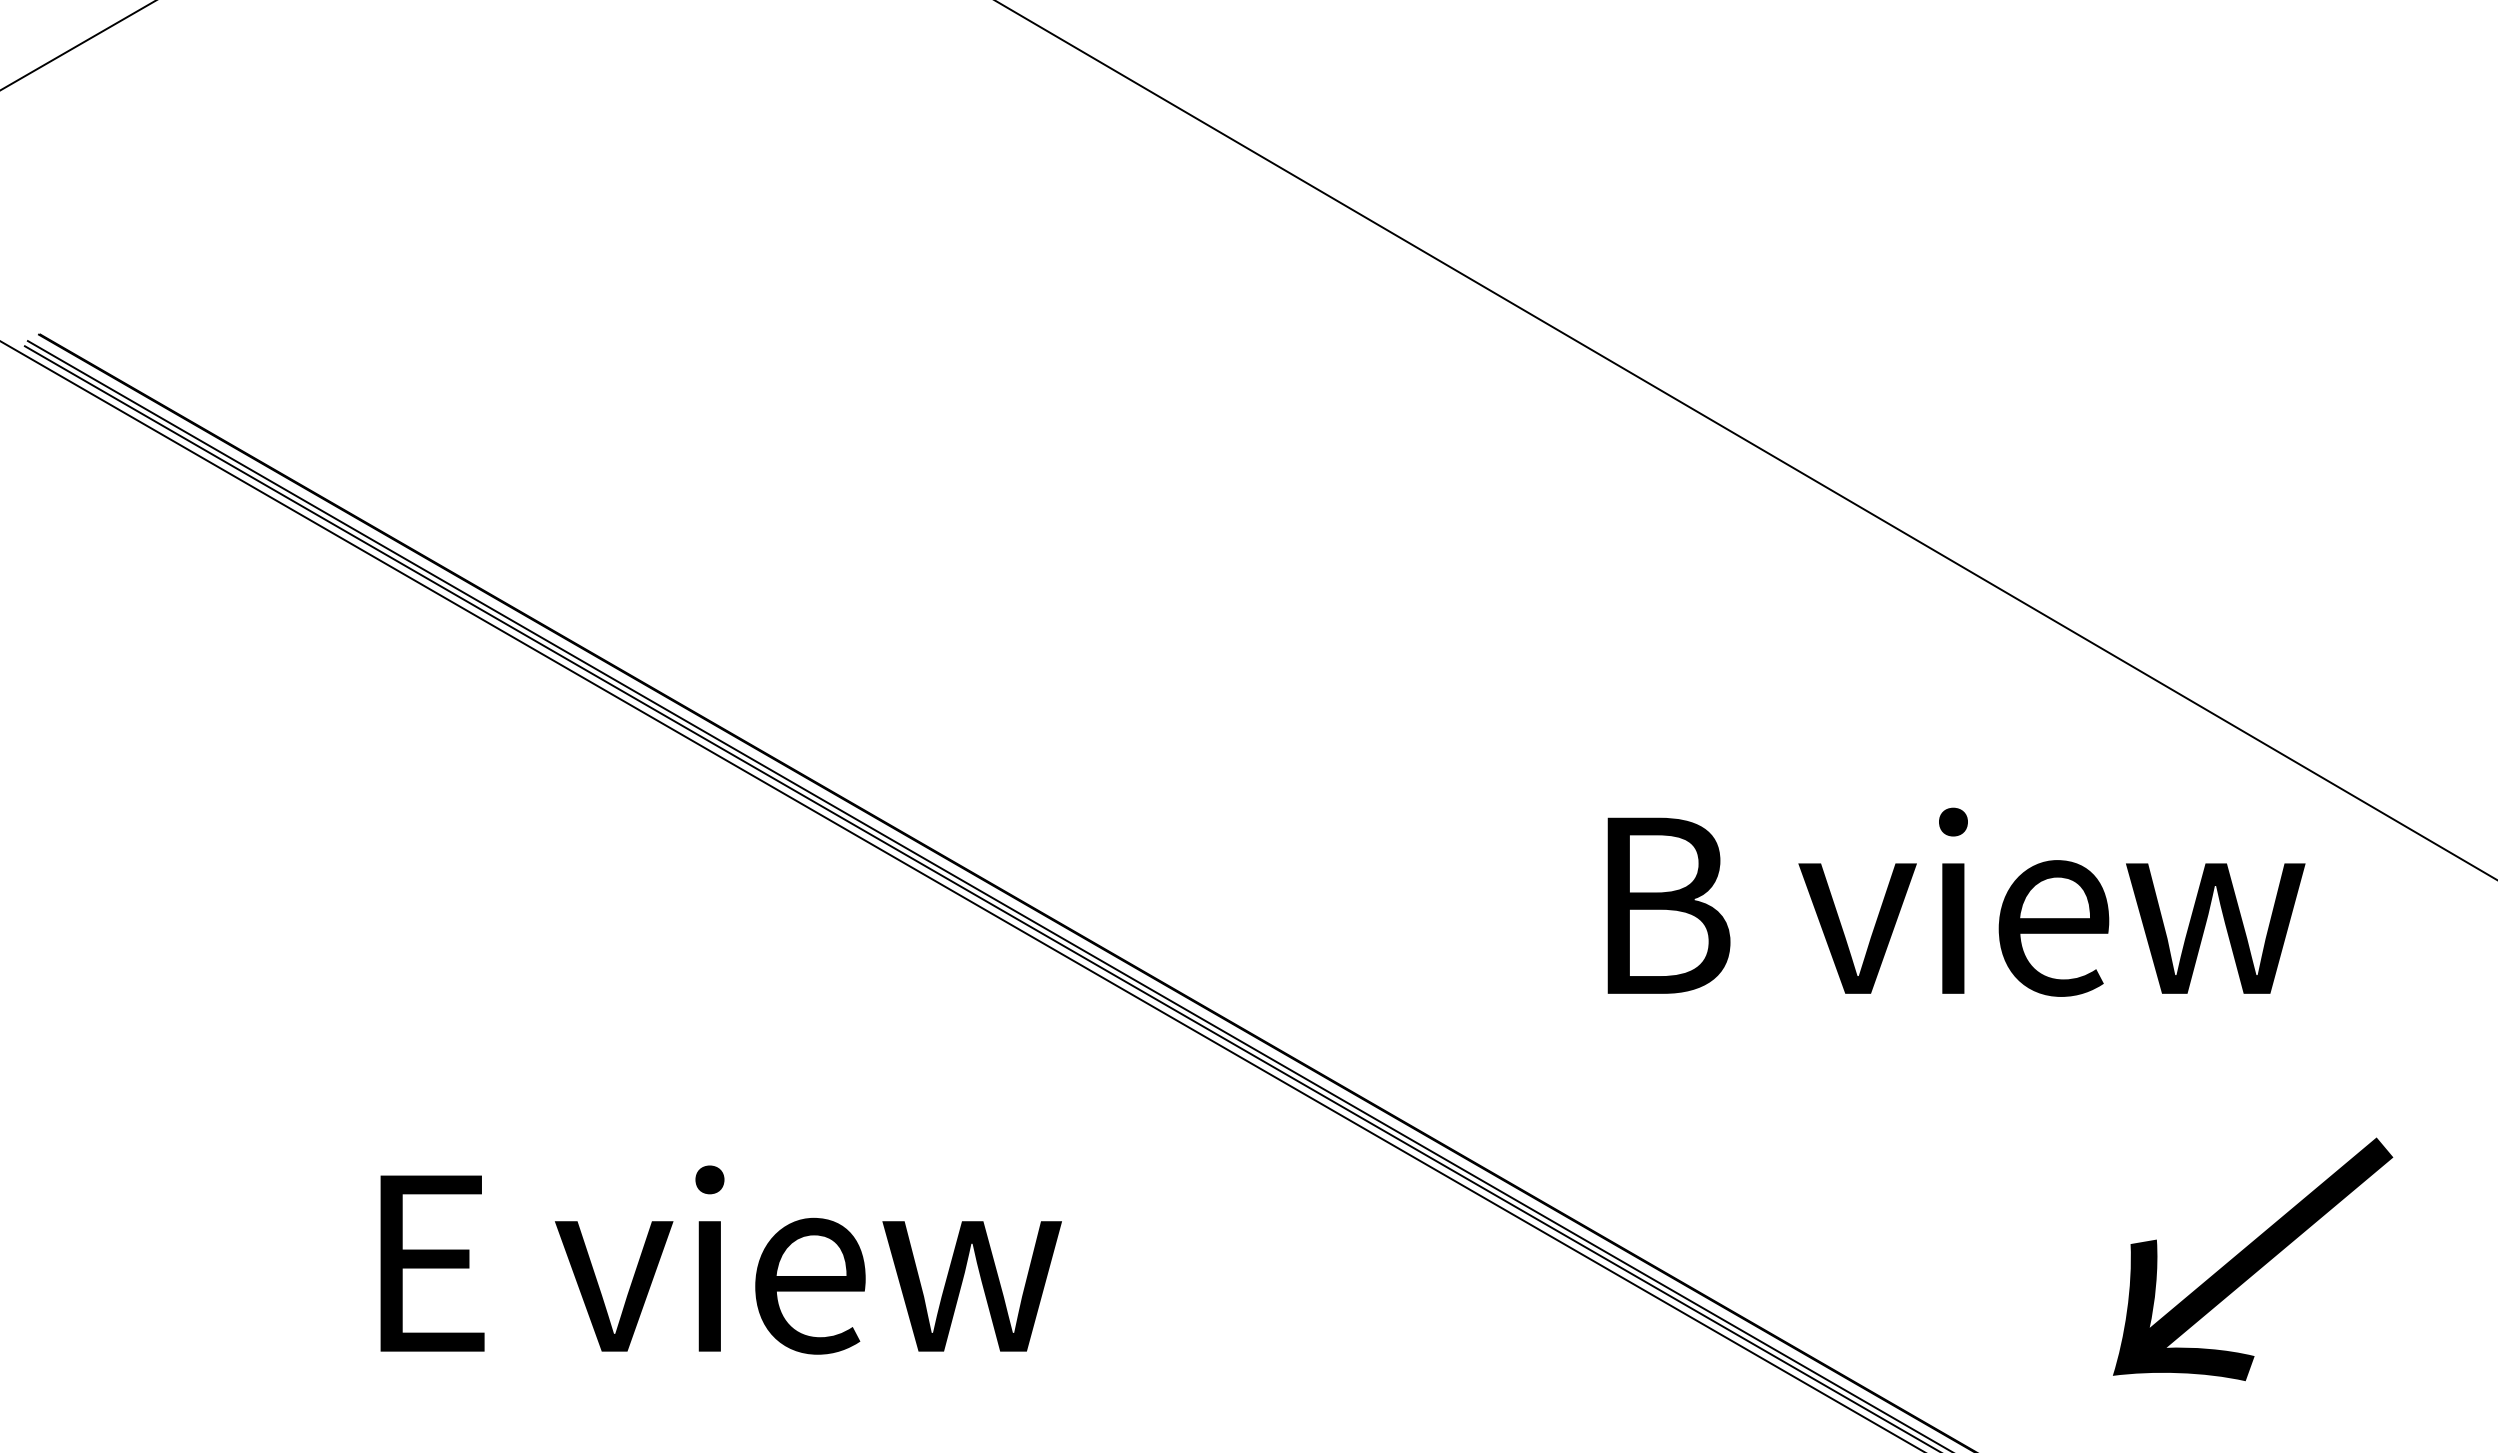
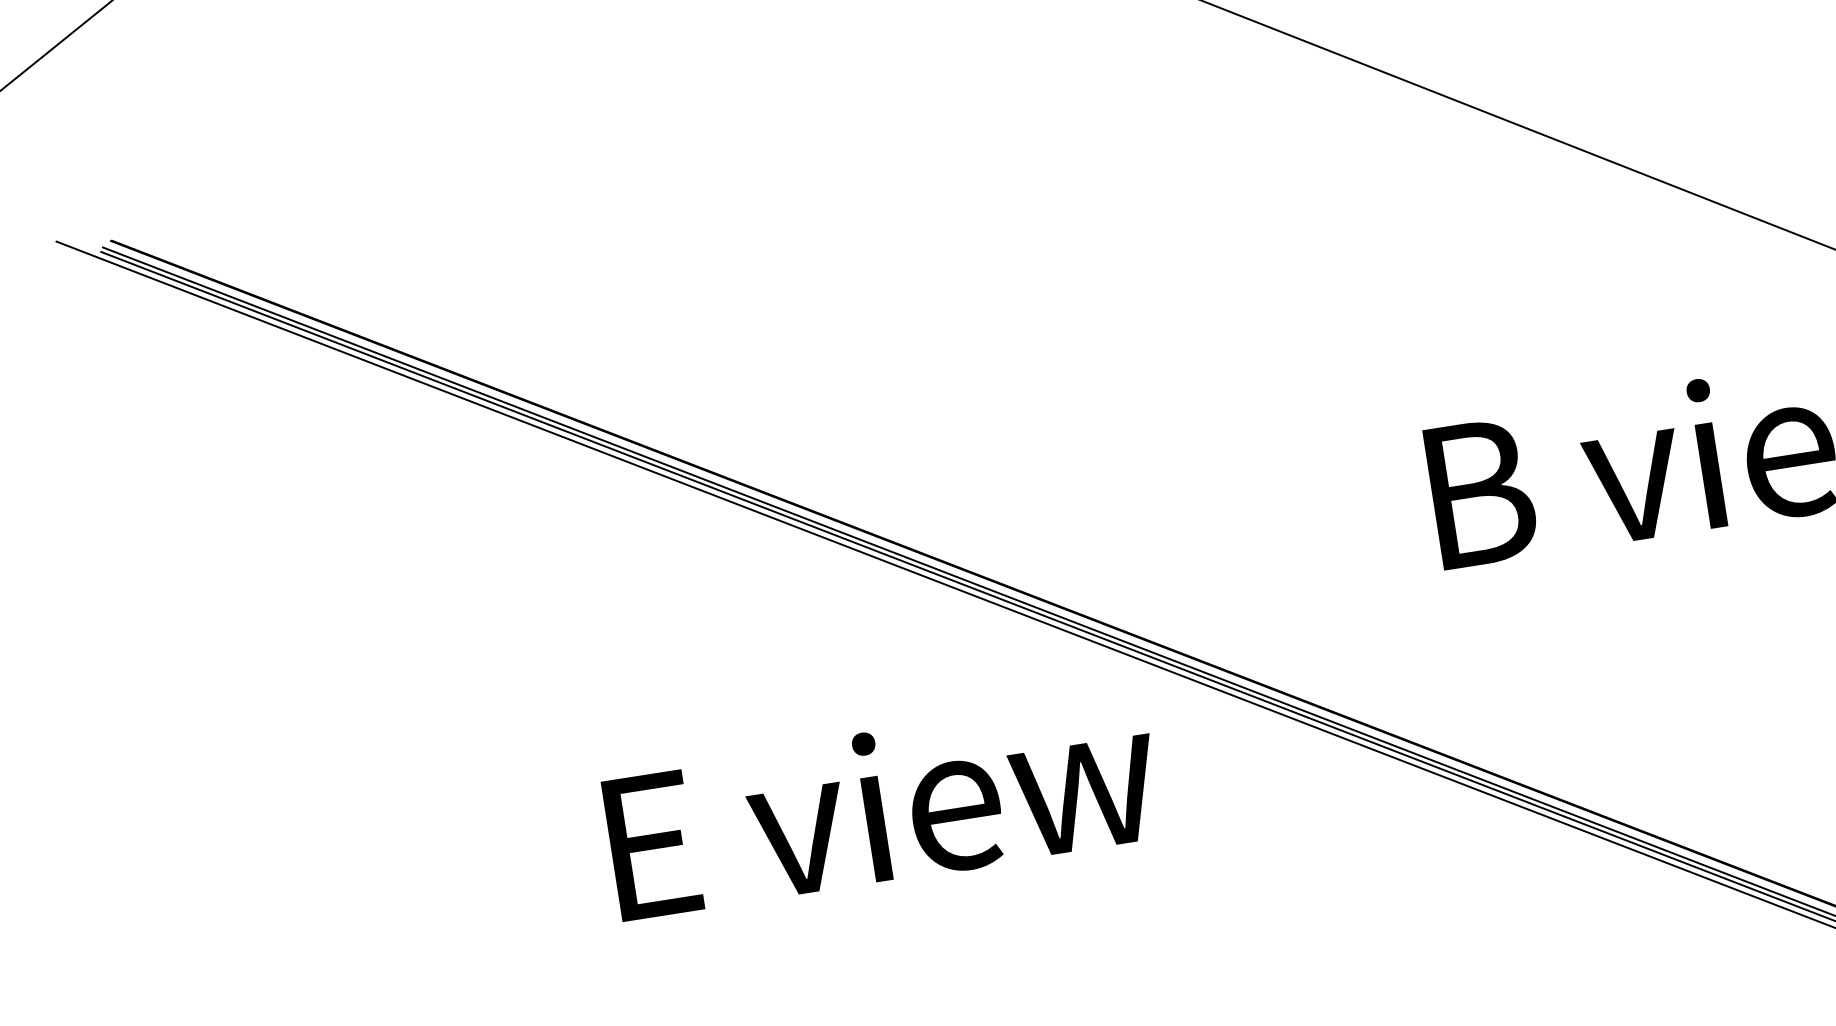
text: (720, 1259) -> (882, 806), moved

